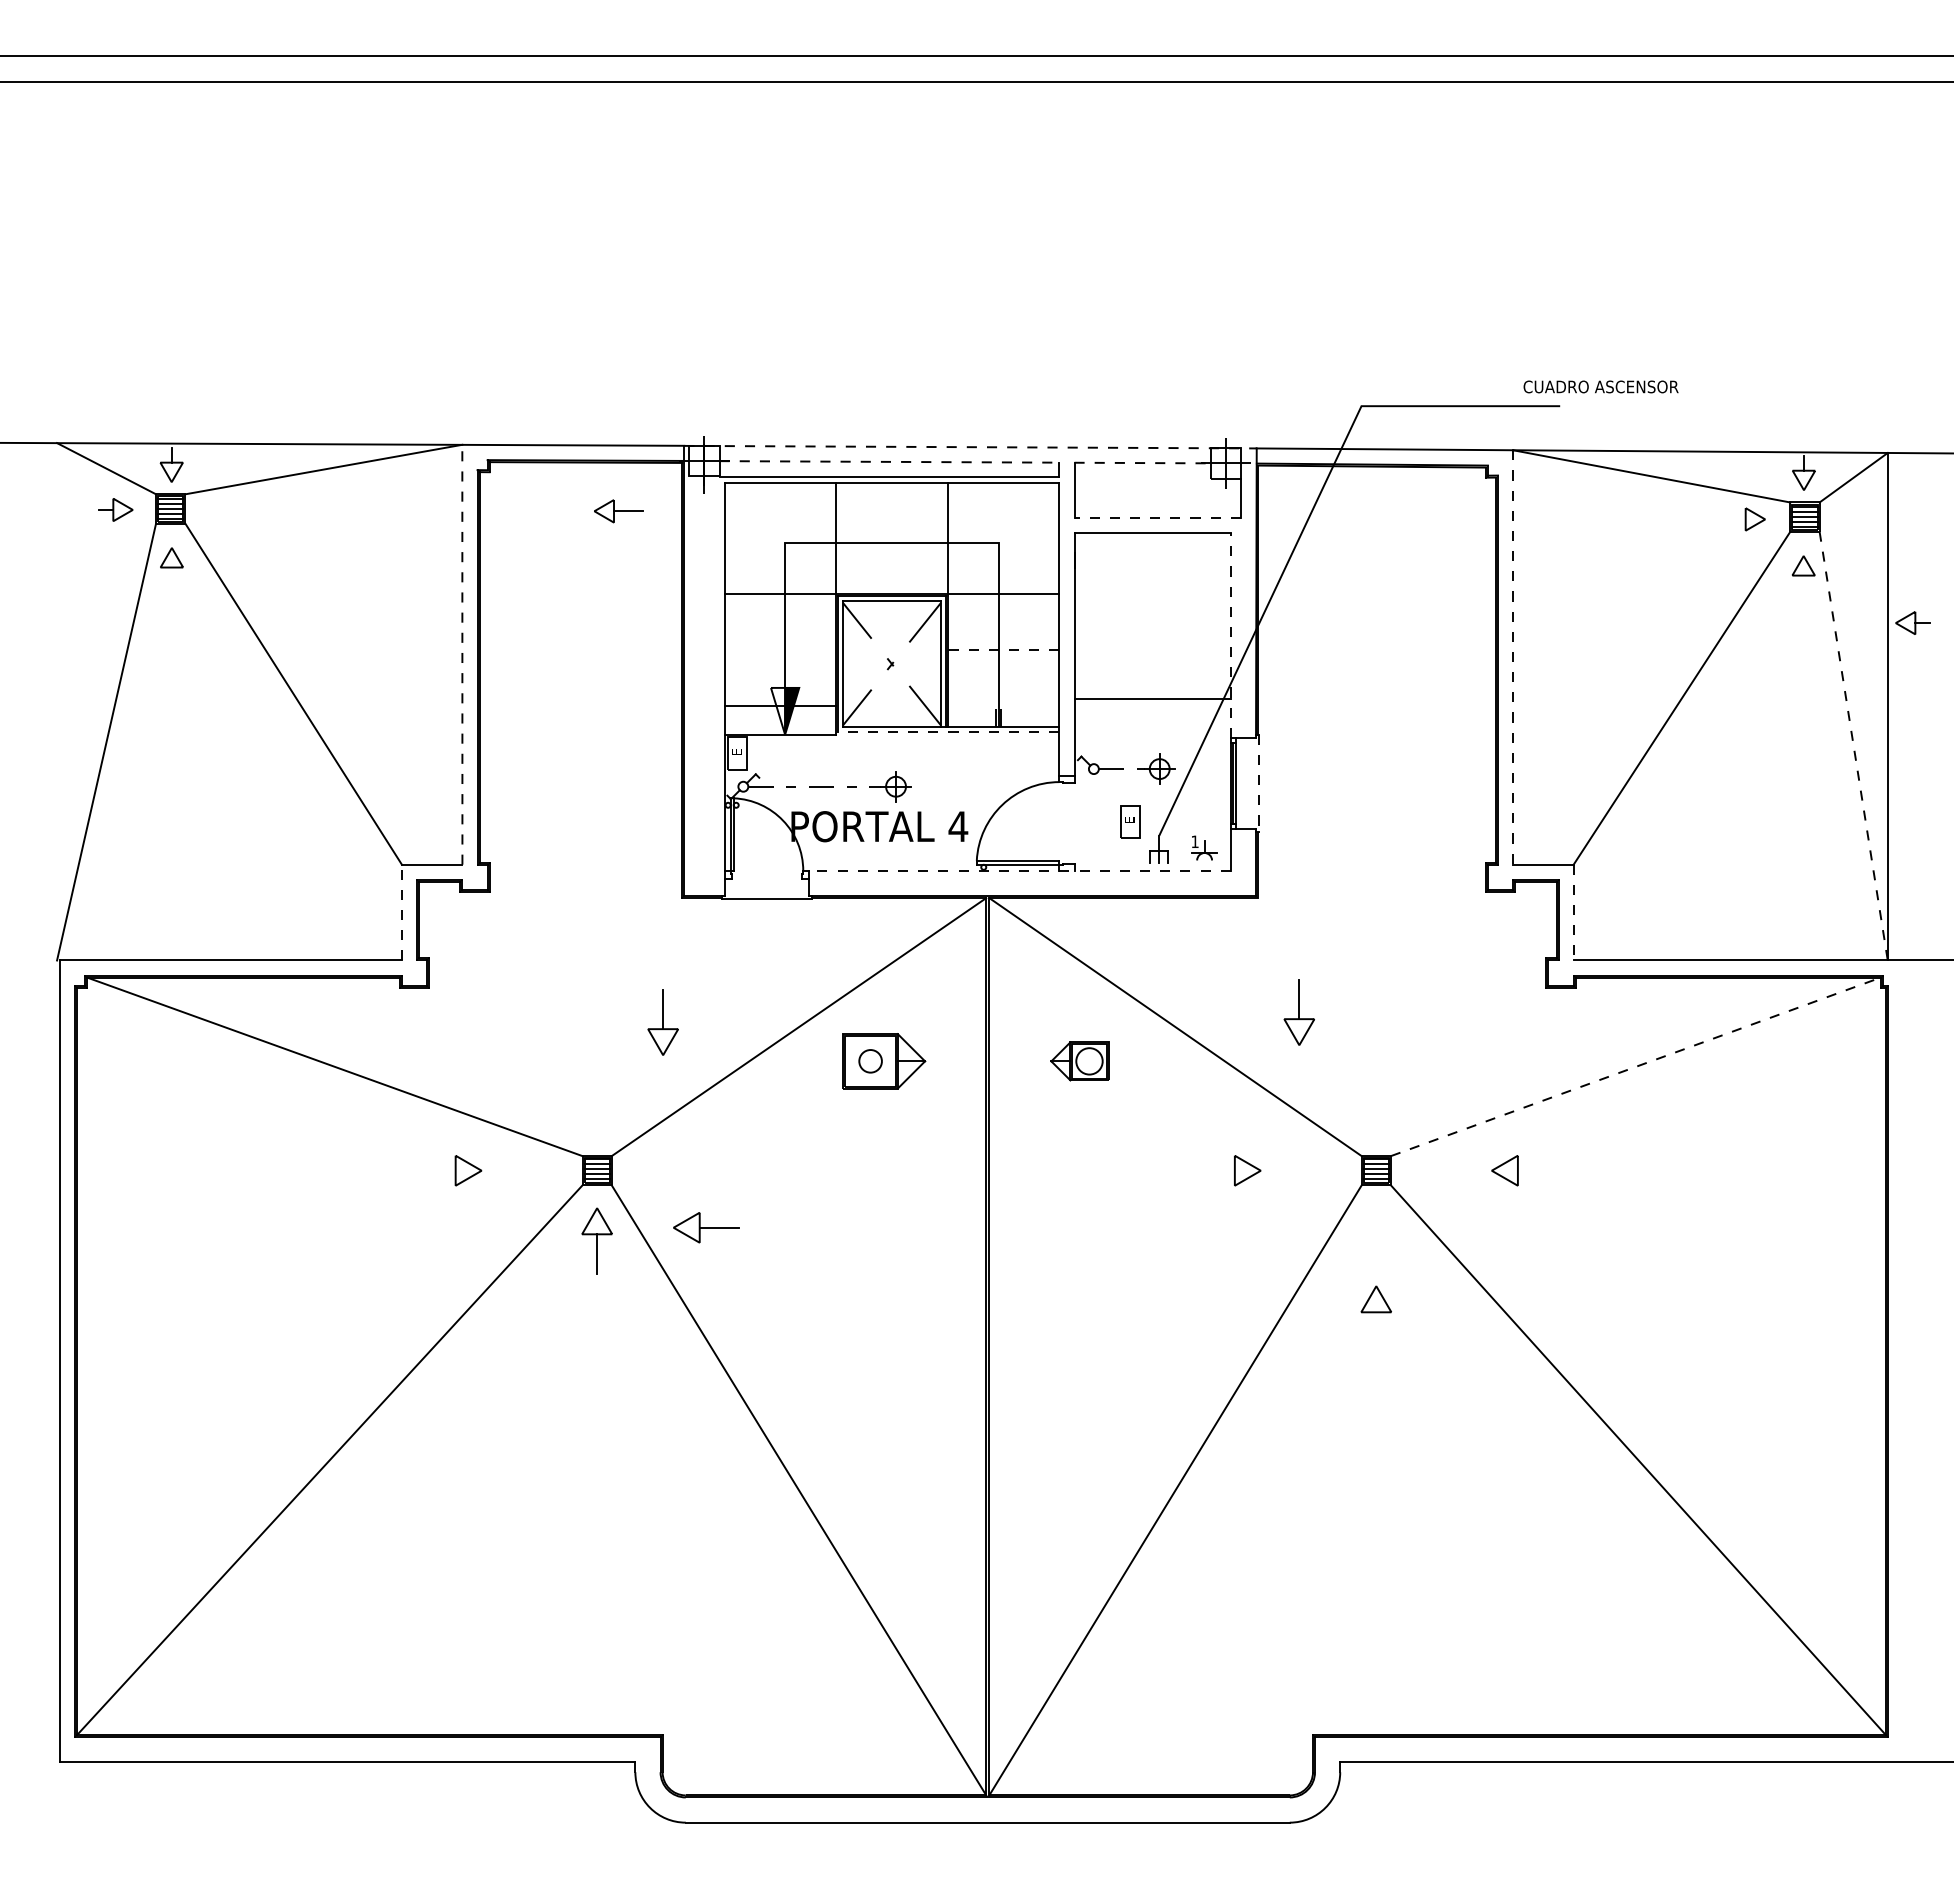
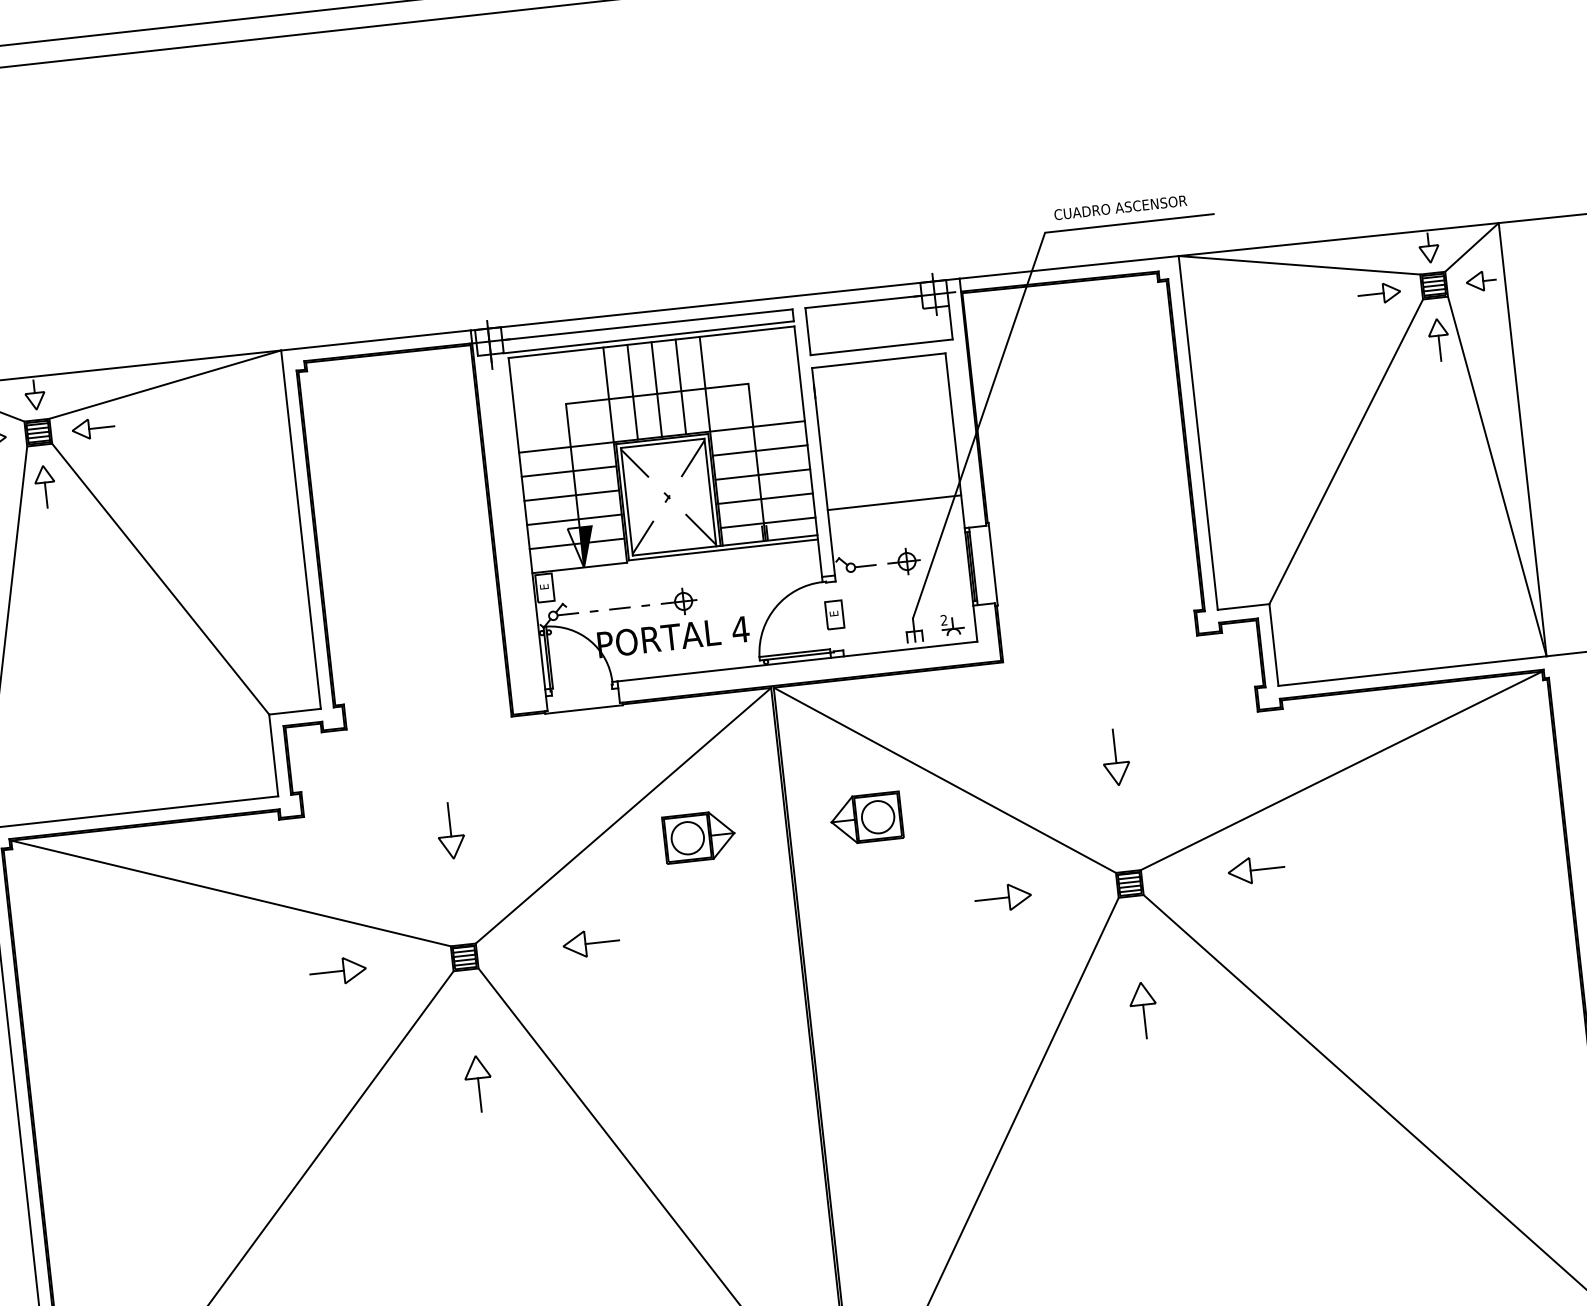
text: (1600, 386) -> (1120, 207), moved
line: (971, 447) -> (716, 304), dashed -> solid
line: (889, 461) -> (647, 324), dashed -> solid
line: (1143, 463) -> (864, 302), dashed -> solid
part: (618, 511) -> (93, 428), moved
line: (1157, 517) -> (881, 346), dashed -> solid
line: (1730, 519) -> (1370, 294), added
line: (863, 537) -> (632, 391), added
line: (892, 537) -> (657, 389), added
line: (920, 537) -> (681, 386), added
line: (171, 581) -> (45, 494), added
line: (1803, 590) -> (1439, 348), added
line: (779, 621) -> (568, 471), added
line: (1003, 621) -> (759, 450), added
part: (1912, 622) -> (1480, 280), moved
line: (1230, 634) -> (954, 439), dashed -> solid
line: (779, 650) -> (571, 496), added
line: (1004, 650) -> (763, 474), dashed -> solid
line: (462, 654) -> (301, 529), dashed -> solid
line: (1513, 657) -> (1198, 432), dashed -> solid
line: (779, 678) -> (573, 520), added
line: (1003, 678) -> (765, 498), added
line: (1003, 706) -> (767, 522), added
line: (948, 732) -> (723, 550), dashed -> solid
line: (1853, 746) -> (1497, 476), dashed -> solid
line: (1259, 783) -> (993, 564), dashed -> solid
part: (1130, 821) -> (834, 614), moved
text: (1194, 841) -> (943, 620), 1 -> 2
line: (1020, 870) -> (797, 661), dashed -> solid
line: (401, 912) -> (273, 755), dashed -> solid
line: (1573, 912) -> (1273, 644), dashed -> solid
part: (1298, 1012) -> (1115, 757), moved
part: (662, 1022) -> (450, 830), moved
circle: (870, 1061) -> (687, 838), size x1.67
part: (1079, 1061) -> (866, 818), size x1.43
line: (1635, 1066) -> (1341, 770), dashed -> solid
line: (435, 1170) -> (326, 972), added
line: (1214, 1170) -> (991, 899), added
line: (1537, 1170) -> (1267, 868), added
part: (706, 1227) -> (591, 943), moved
part: (596, 1240) -> (478, 1083), moved
line: (1376, 1331) -> (1145, 1021), added

